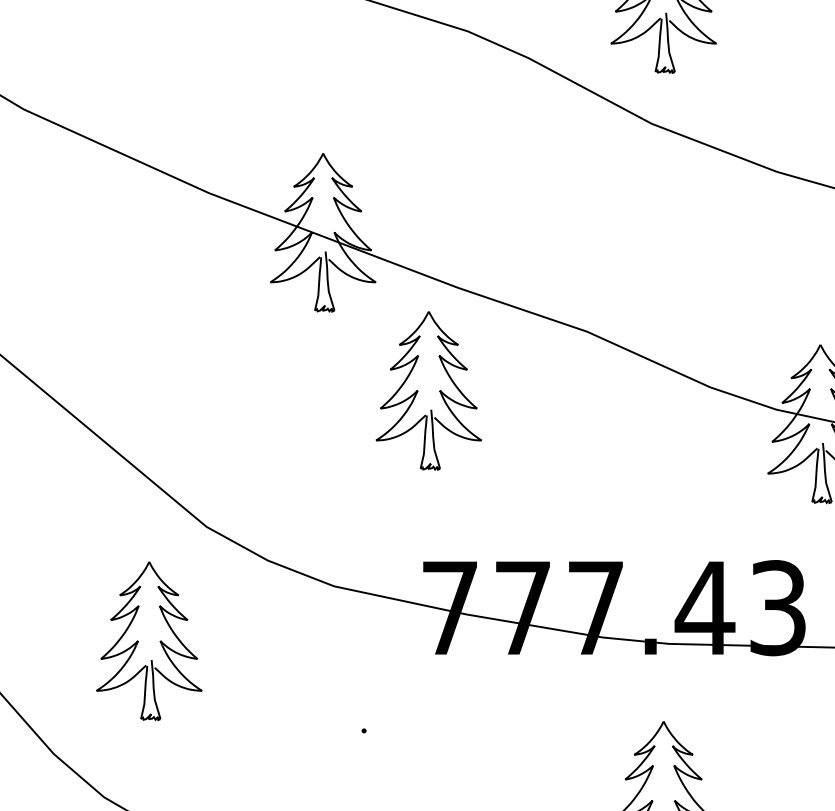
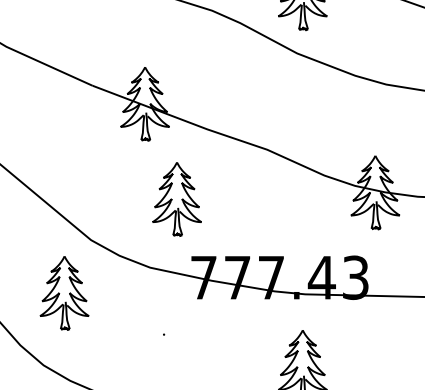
part: (427, 391) -> (176, 199), moved

